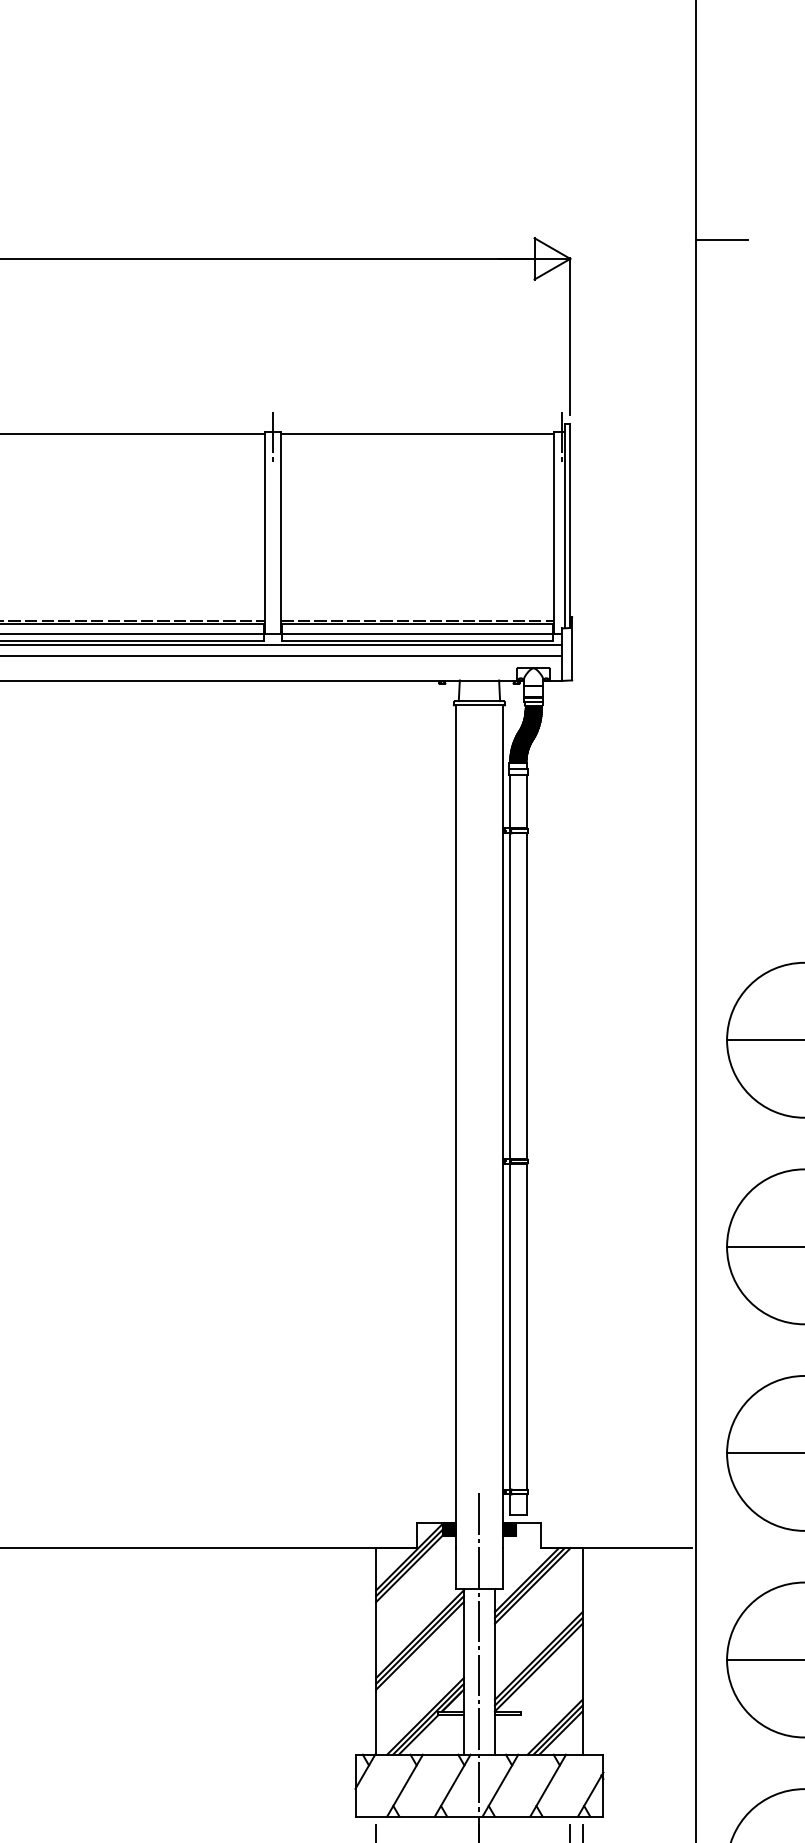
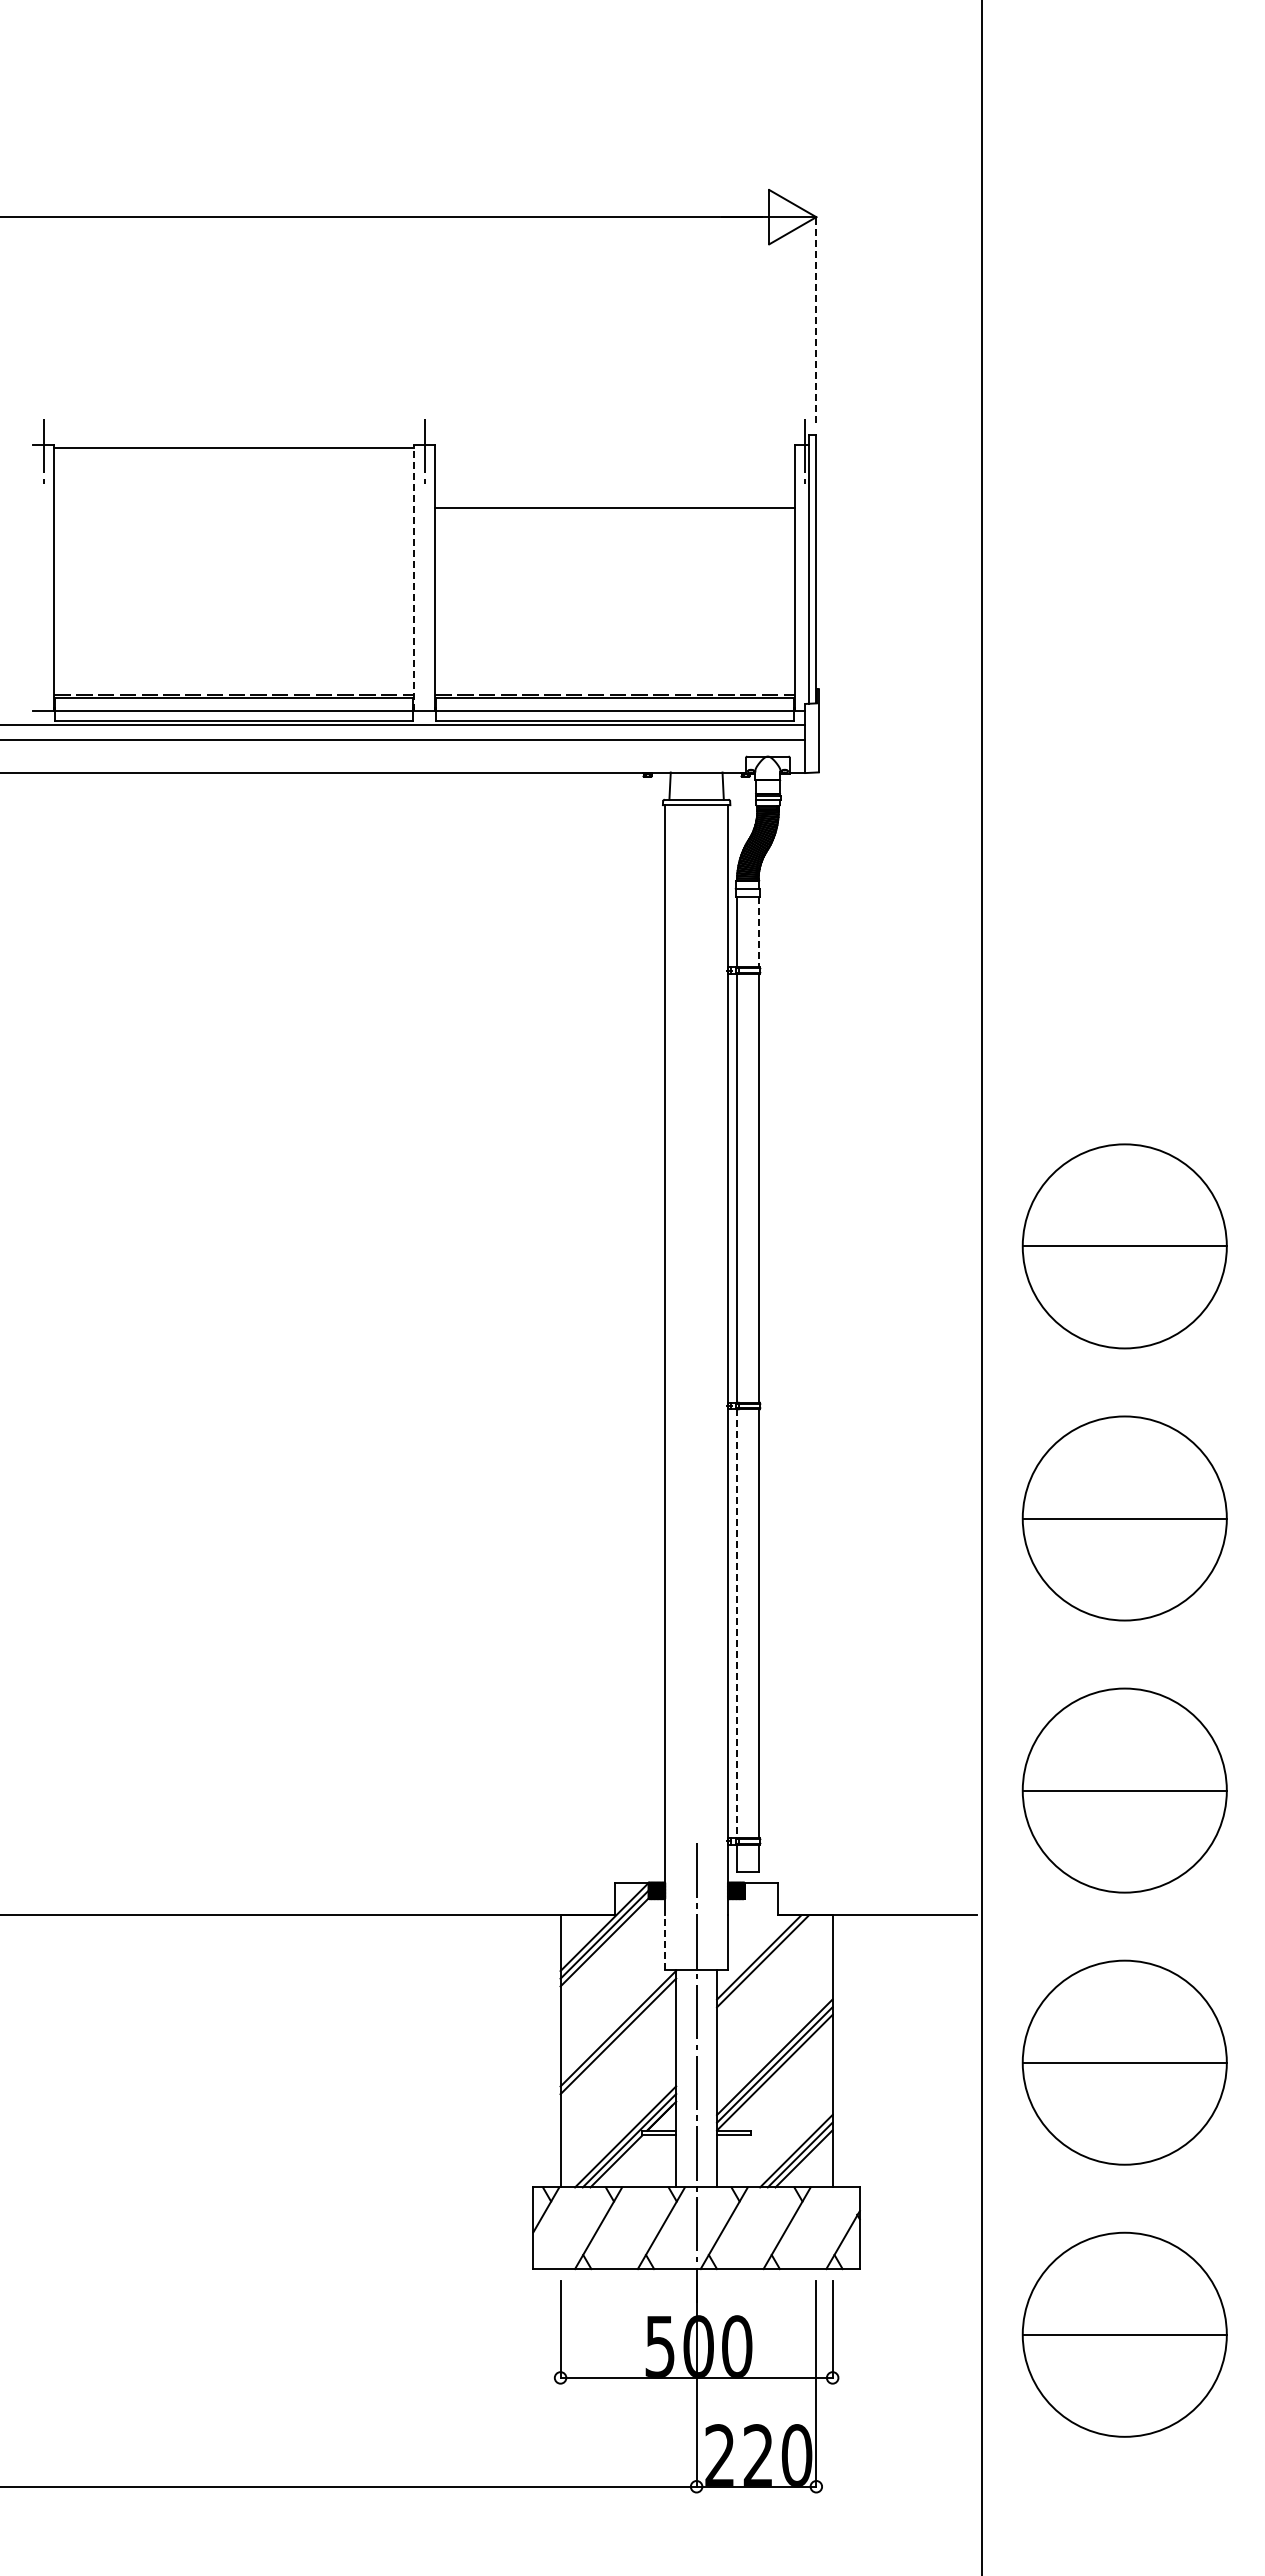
line: (721, 240) -> (1015, 192), removed
line: (570, 336) -> (816, 319), solid -> dashed
line: (417, 433) -> (614, 507), moved
line: (264, 532) -> (413, 577), solid -> dashed
line: (526, 801) -> (758, 932), solid -> dashed
line: (509, 1327) -> (736, 1624), solid -> dashed
line: (455, 1568) -> (665, 1942), solid -> dashed
line: (532, 1586) -> (766, 1965), removed
line: (420, 1645) -> (618, 2043), removed

